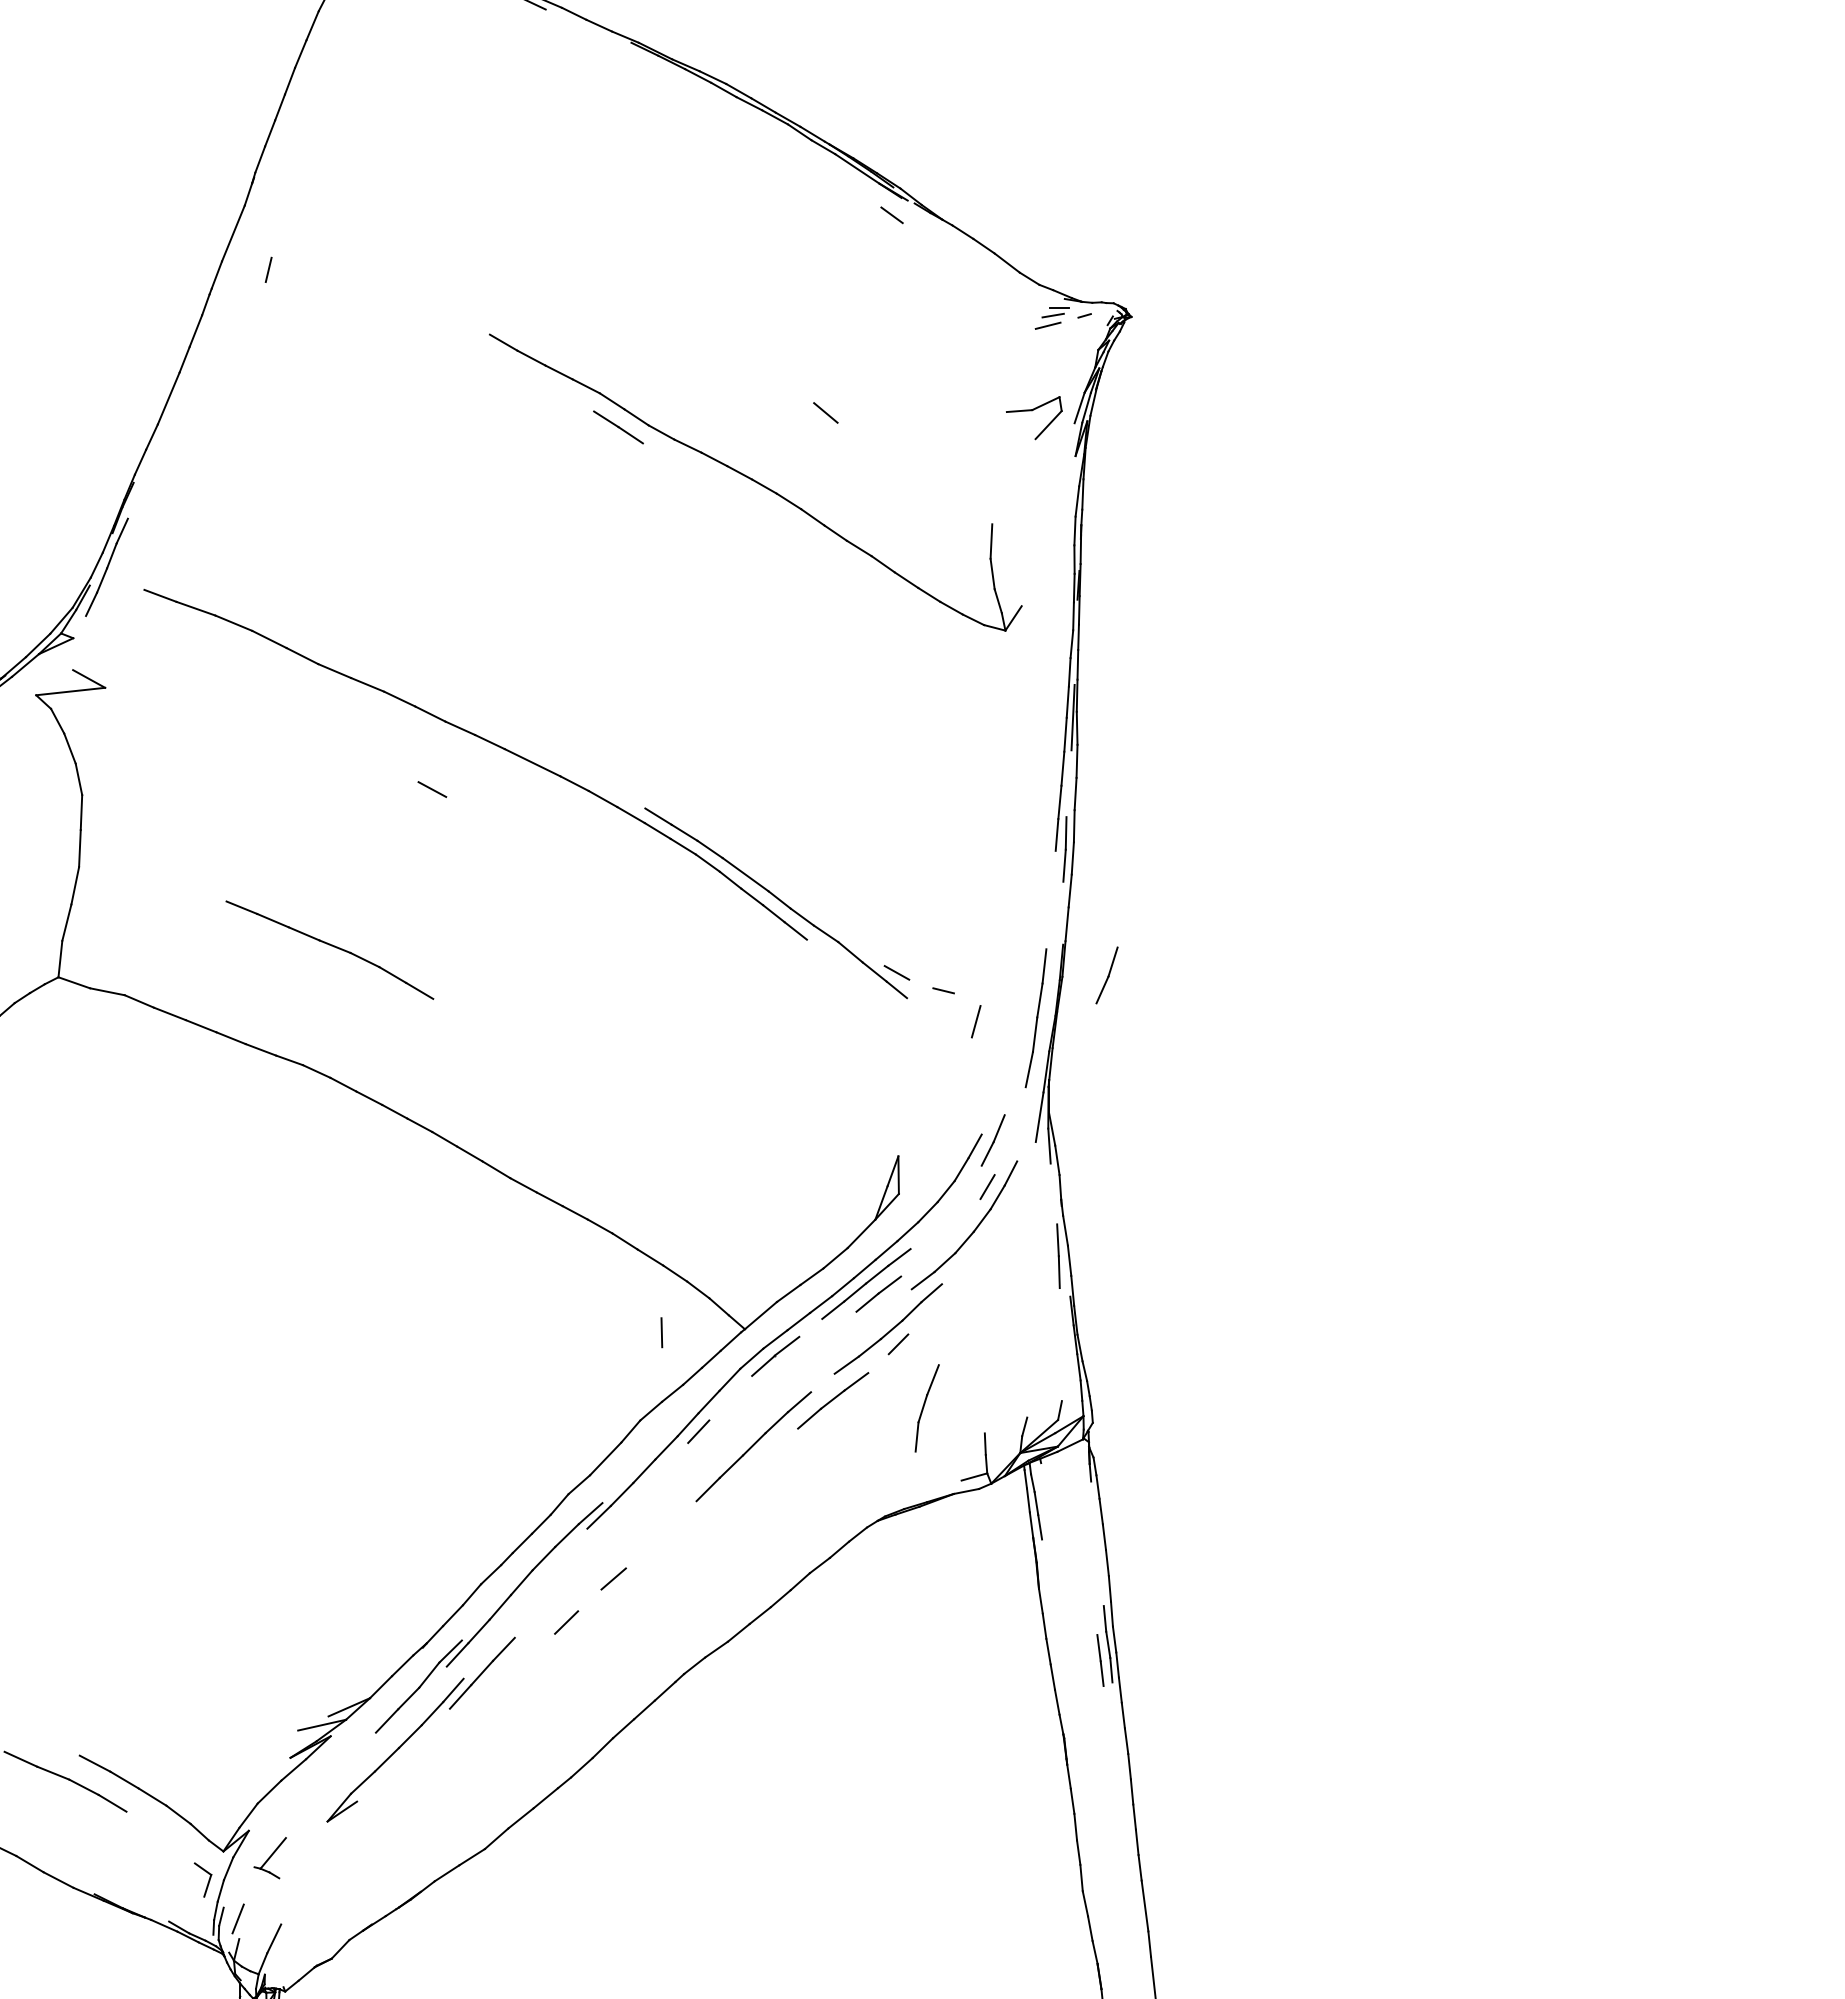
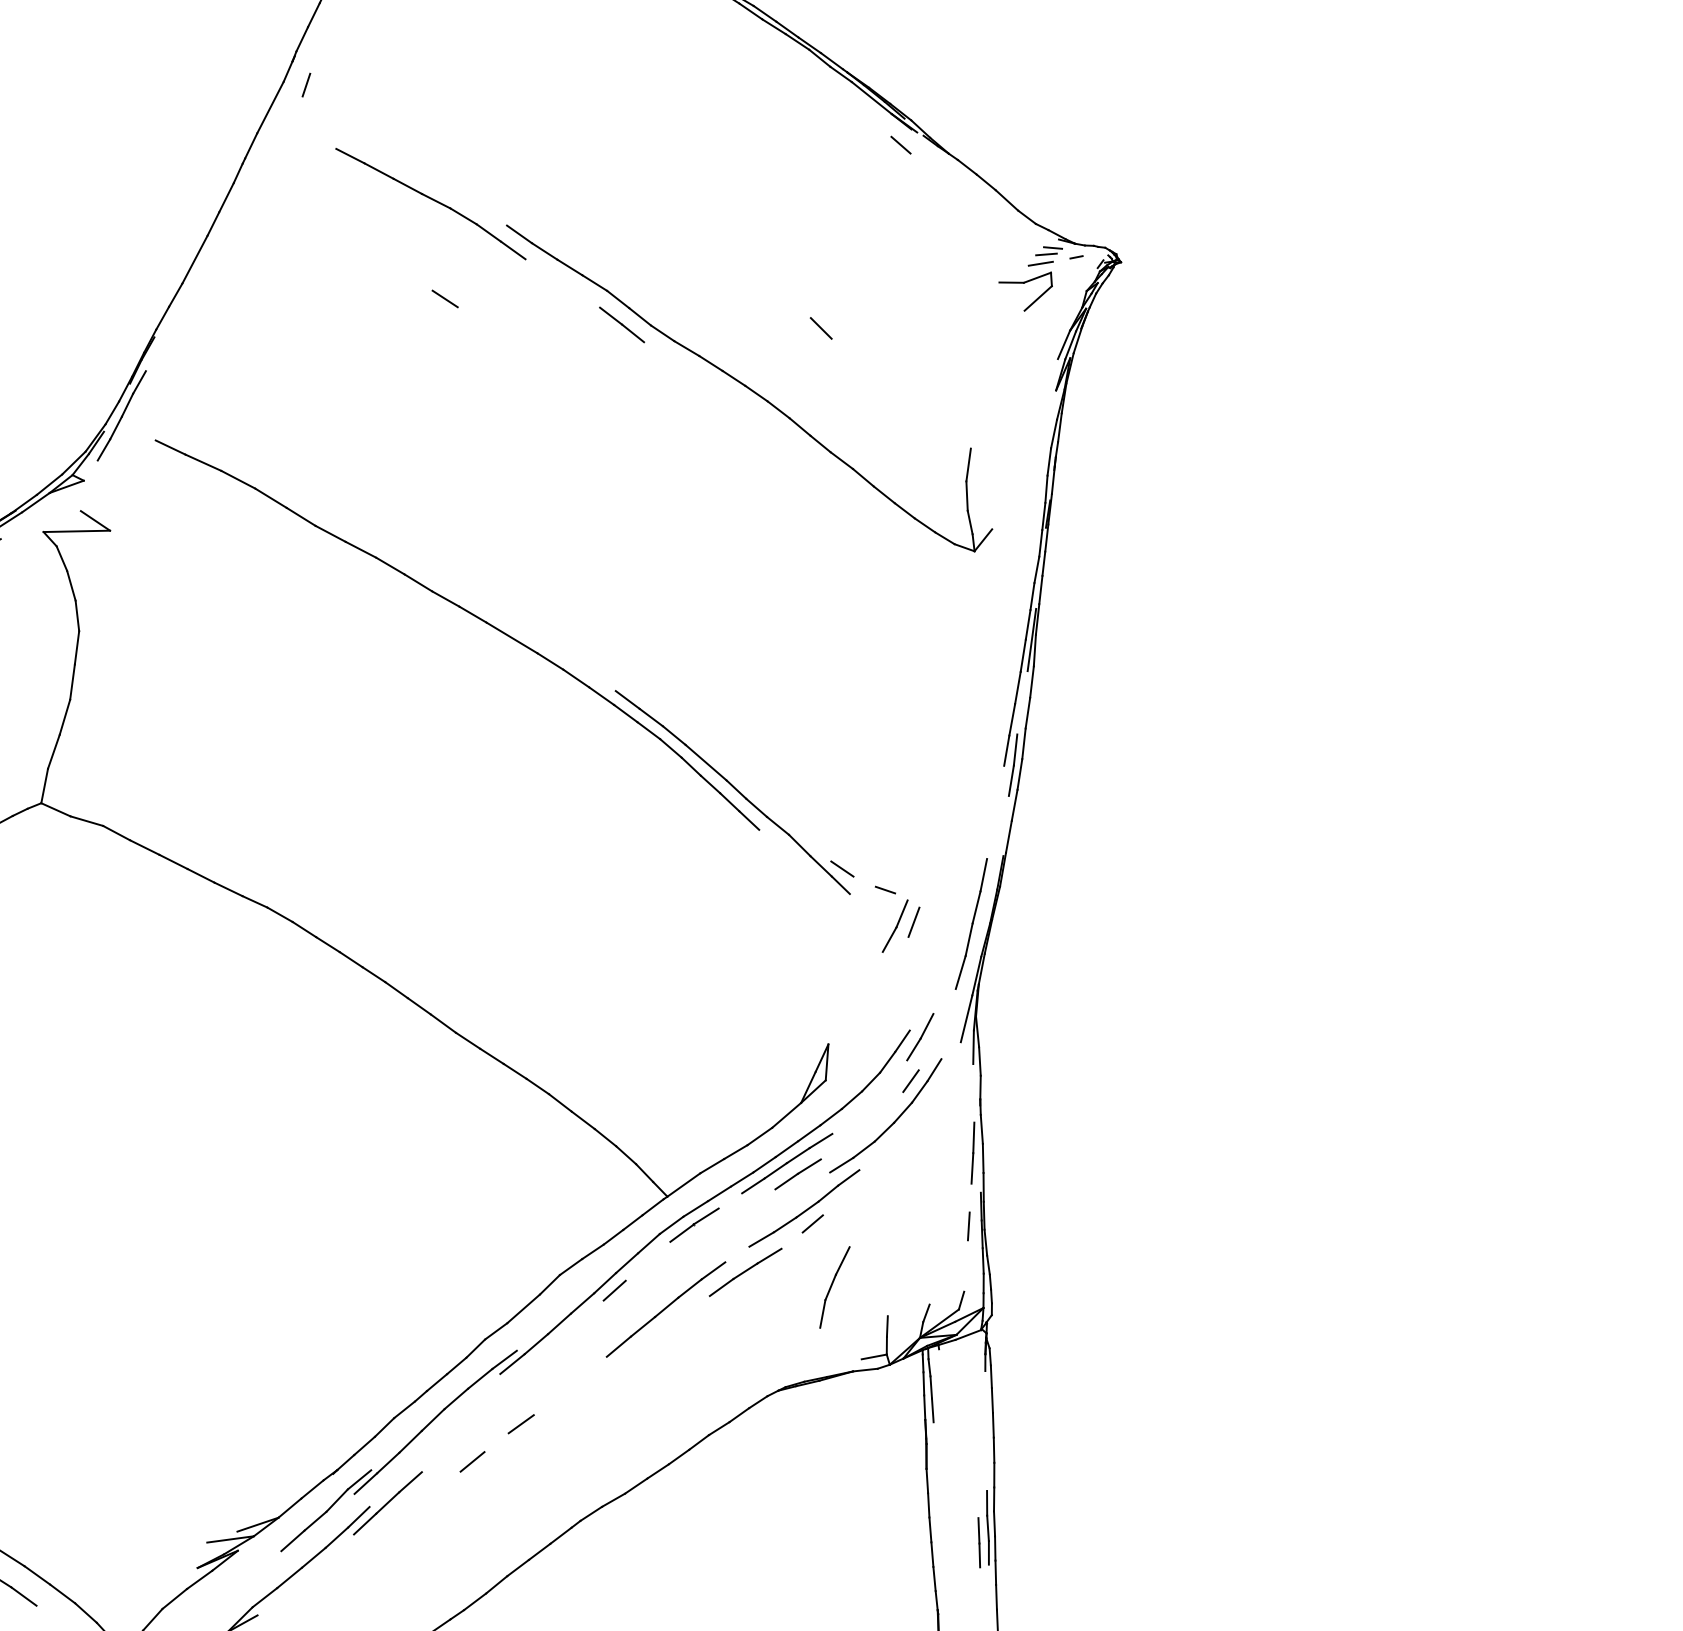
line: (268, 269) -> (306, 84), moved
part: (1032, 411) -> (1023, 284), moved
line: (432, 789) -> (445, 298), moved
part: (329, 949) -> (430, 203), moved
part: (1106, 975) -> (894, 926), moved
line: (661, 1332) -> (968, 1226), moved

